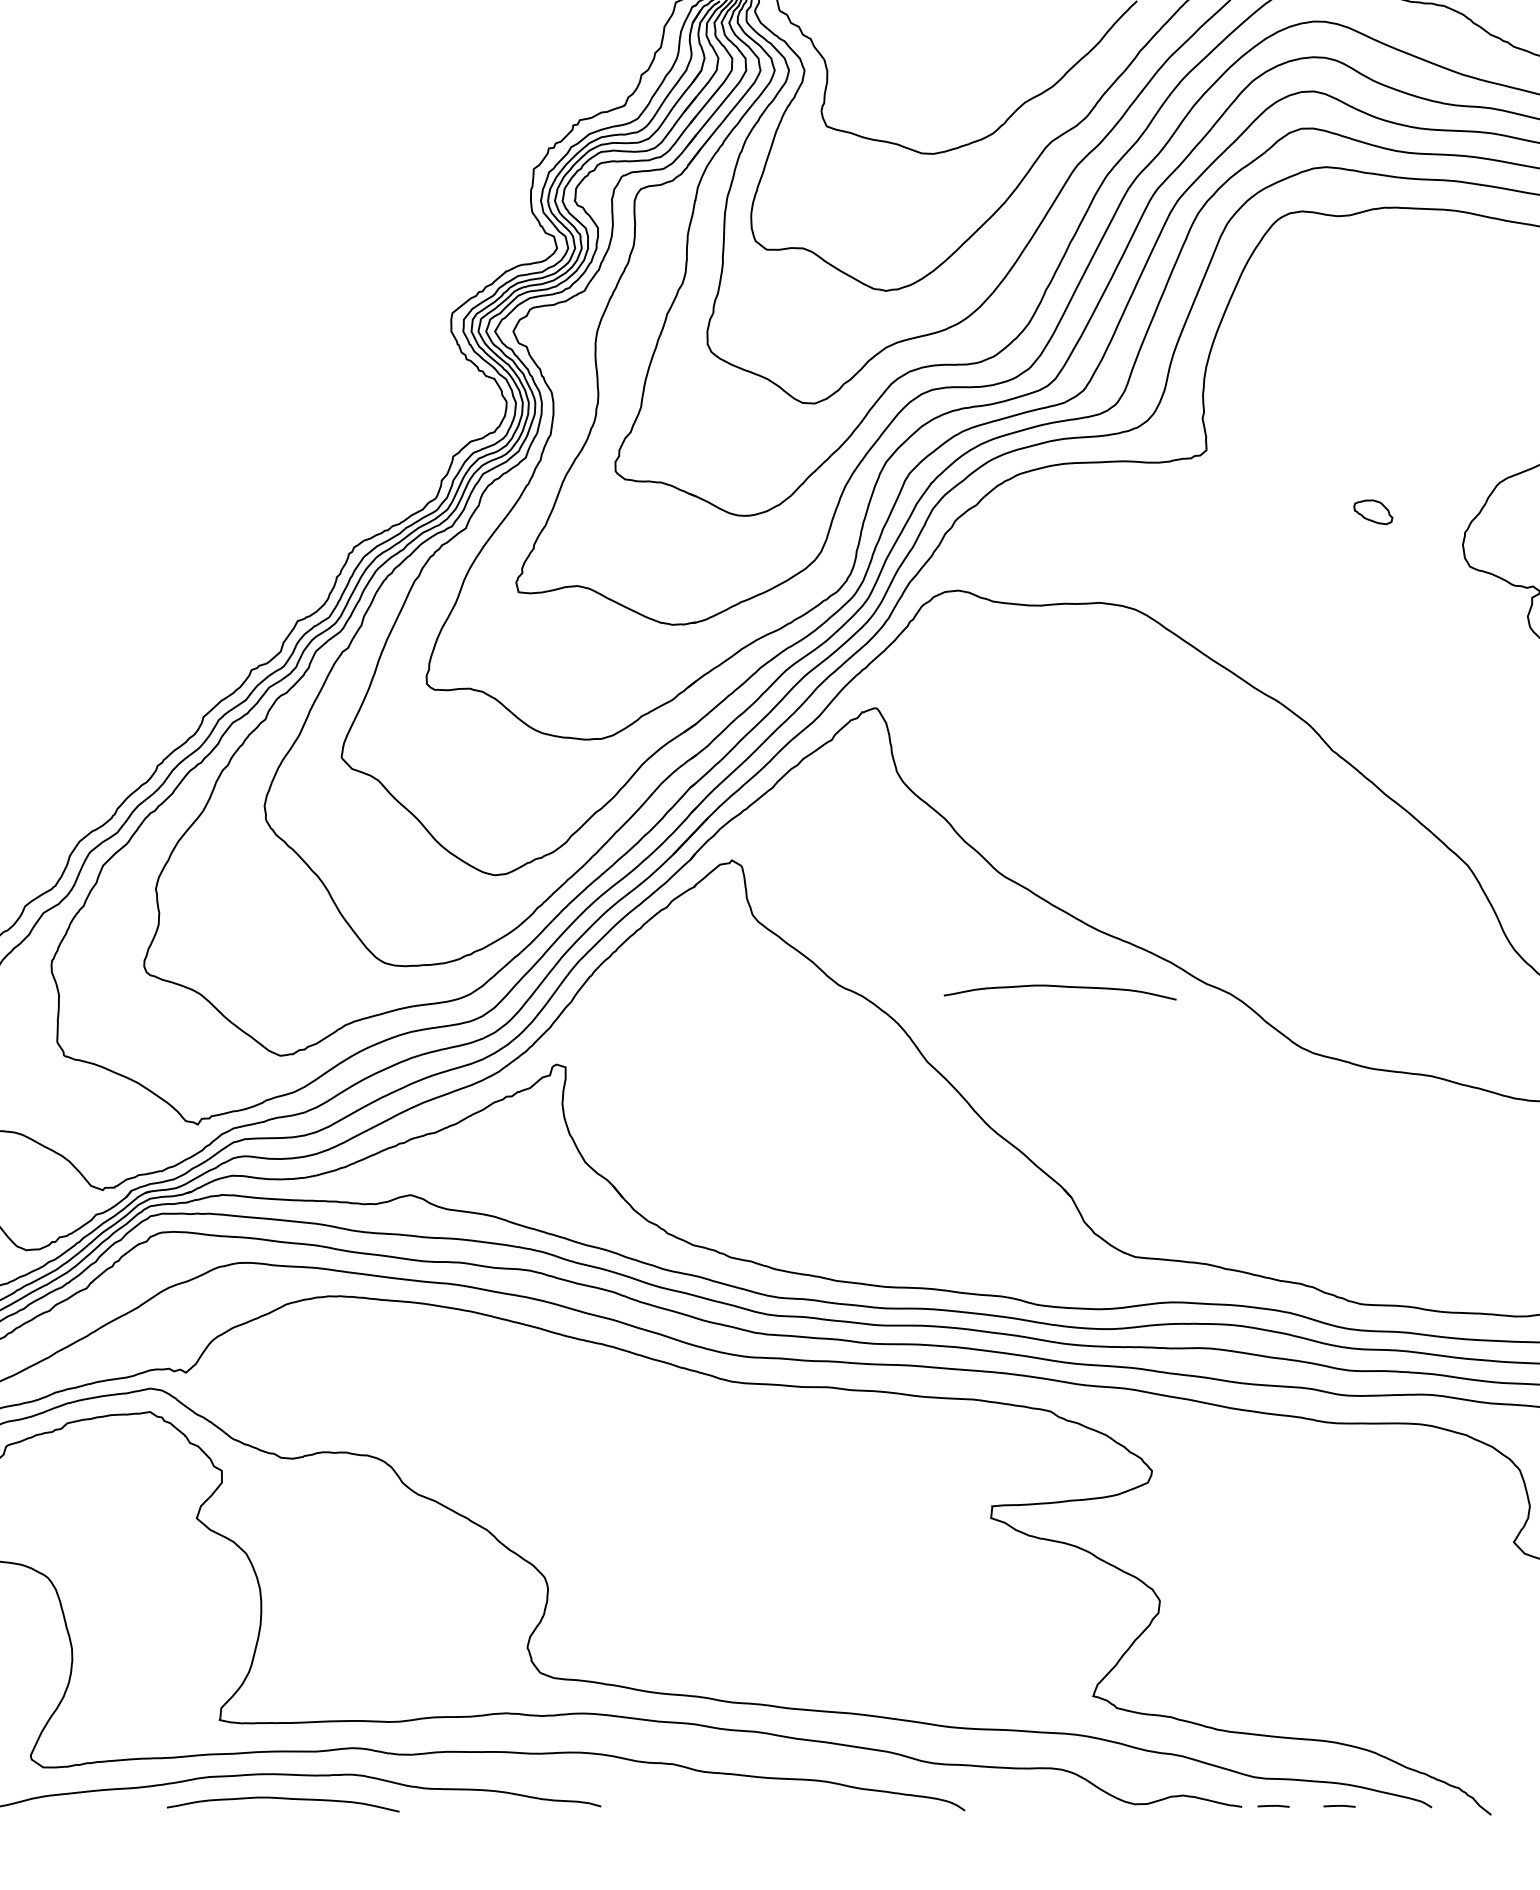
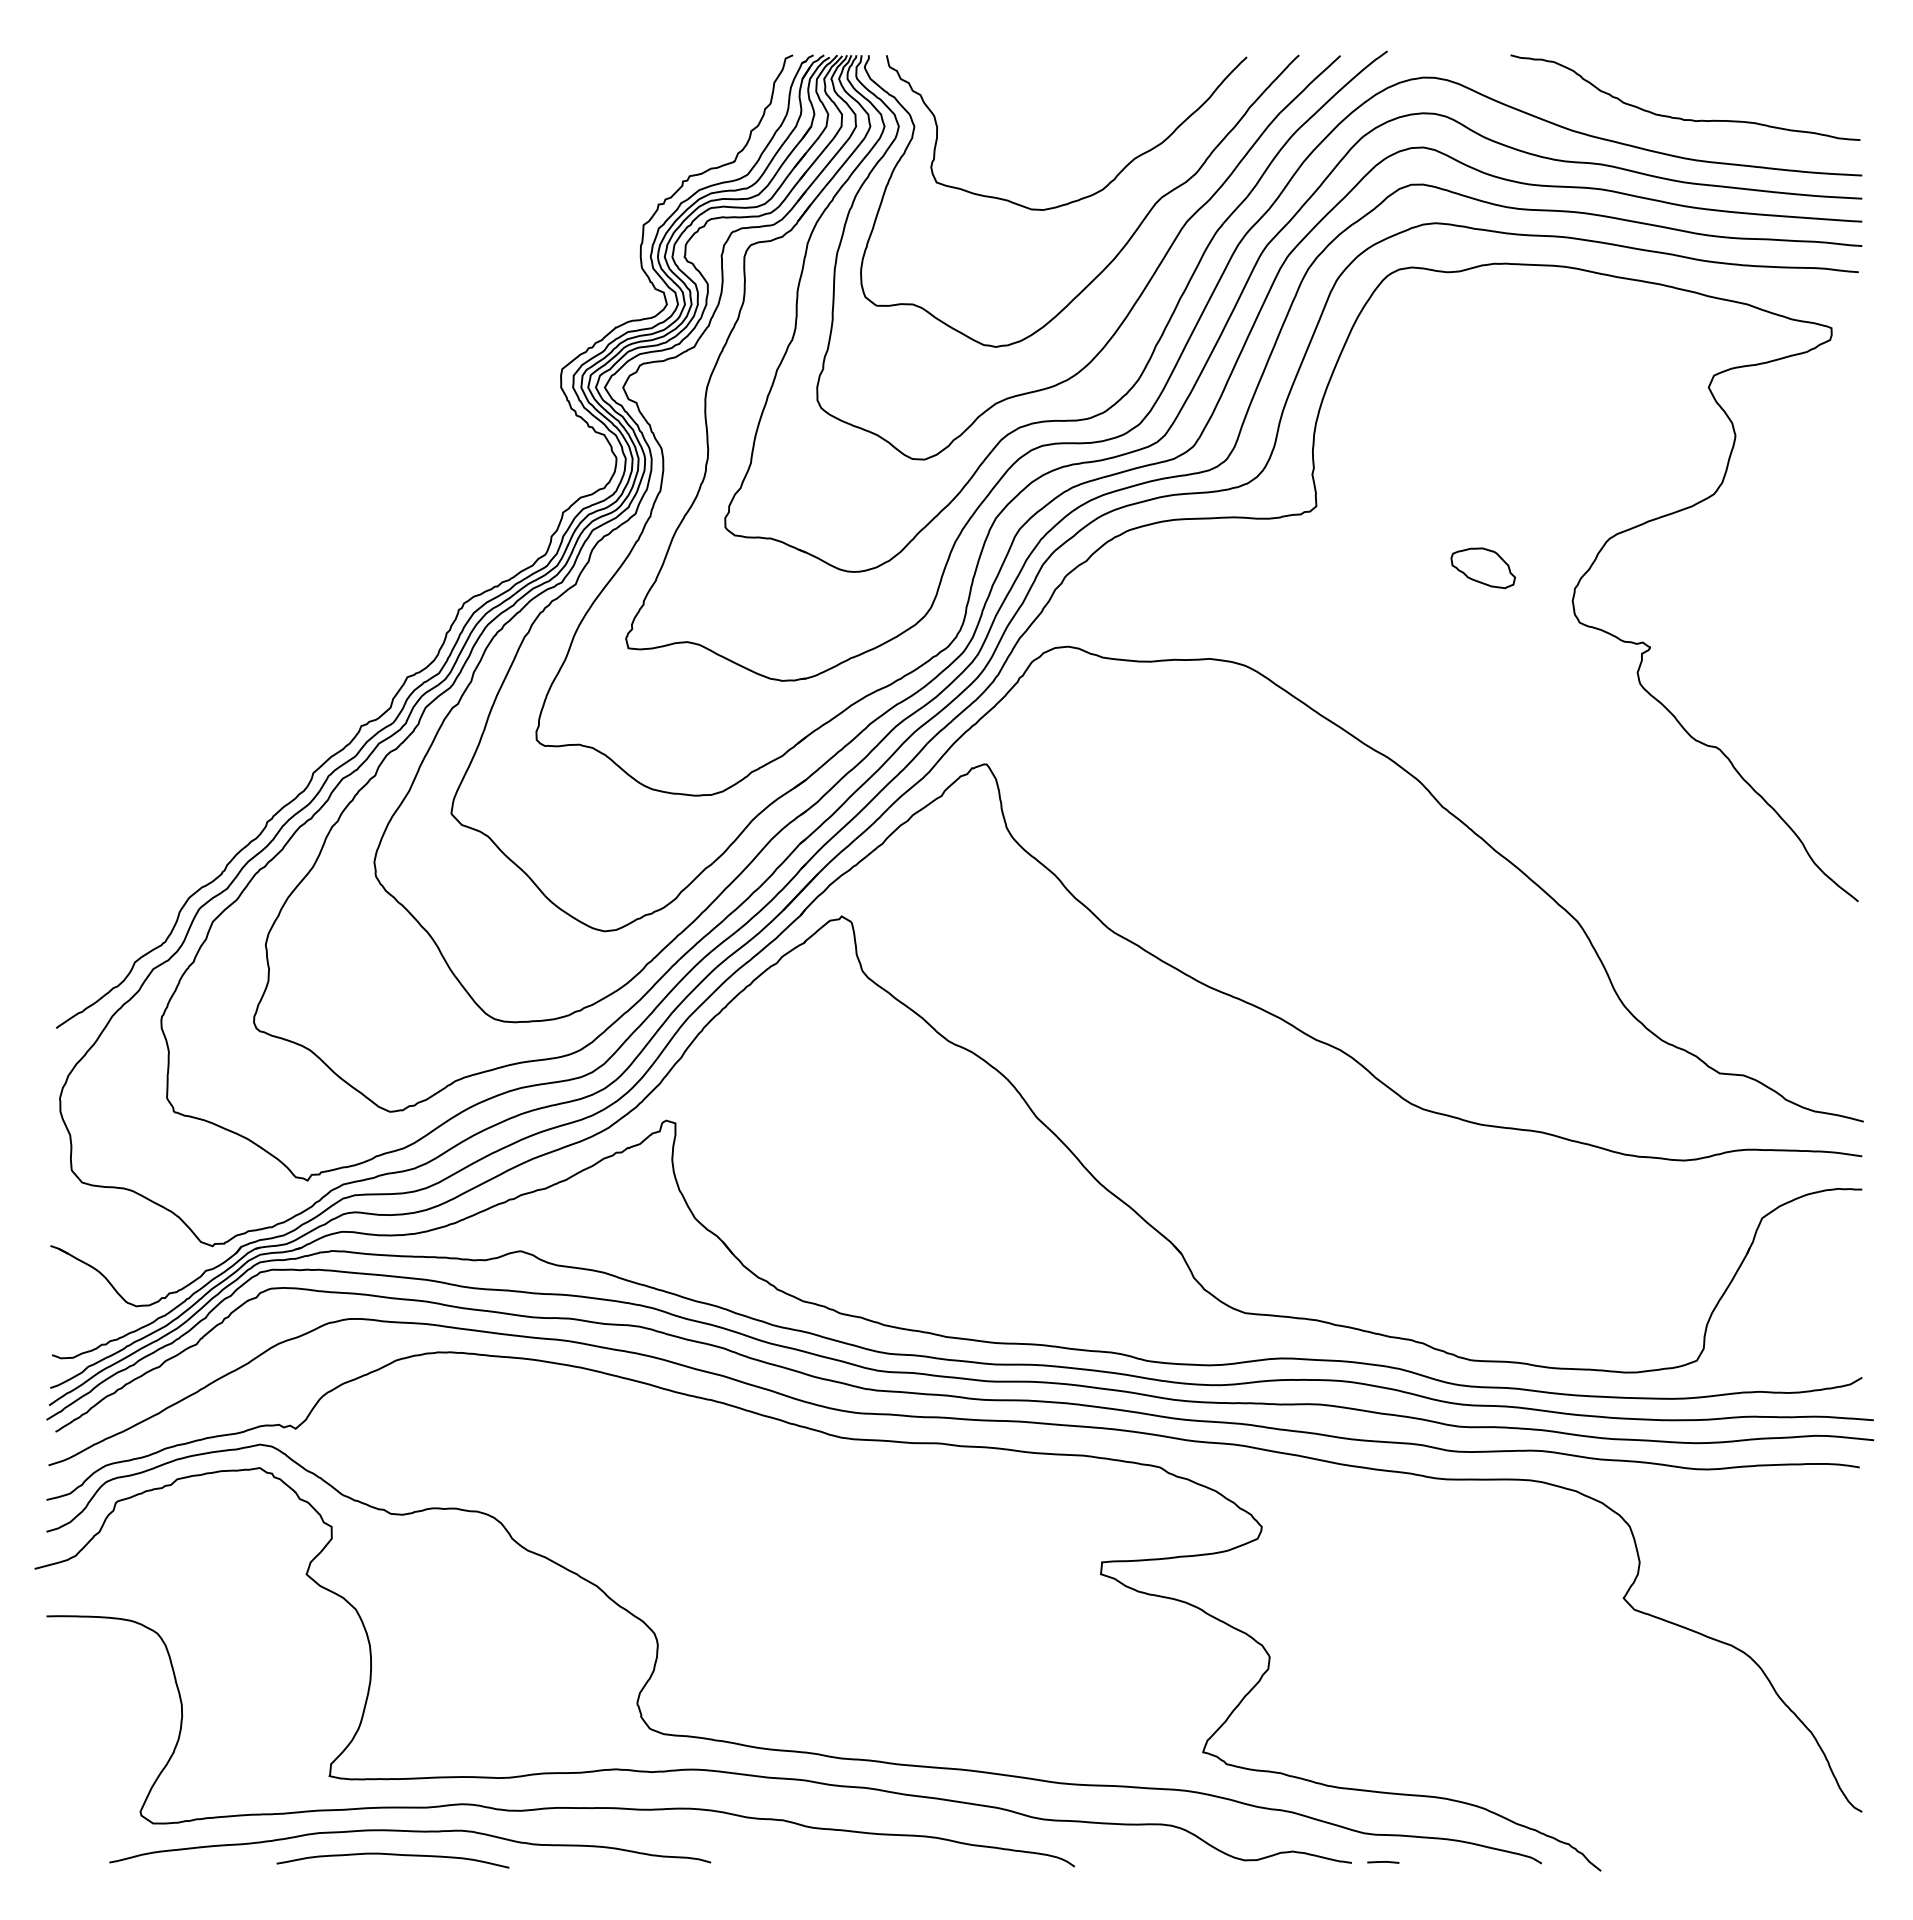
part: (1372, 512) -> (1482, 568), size x1.67
curve: (1059, 987) -> (1169, 1043), removed
line: (1339, 1806) -> (1449, 1862), removed

